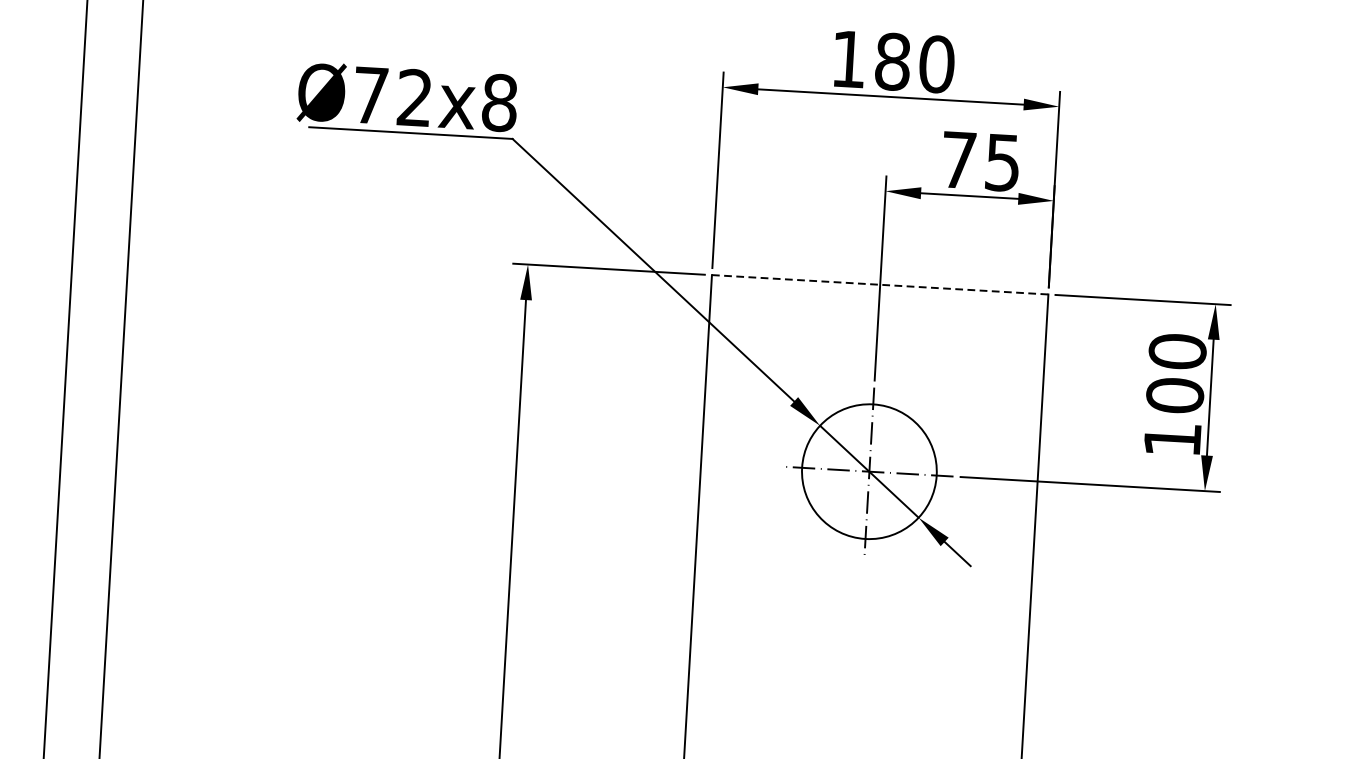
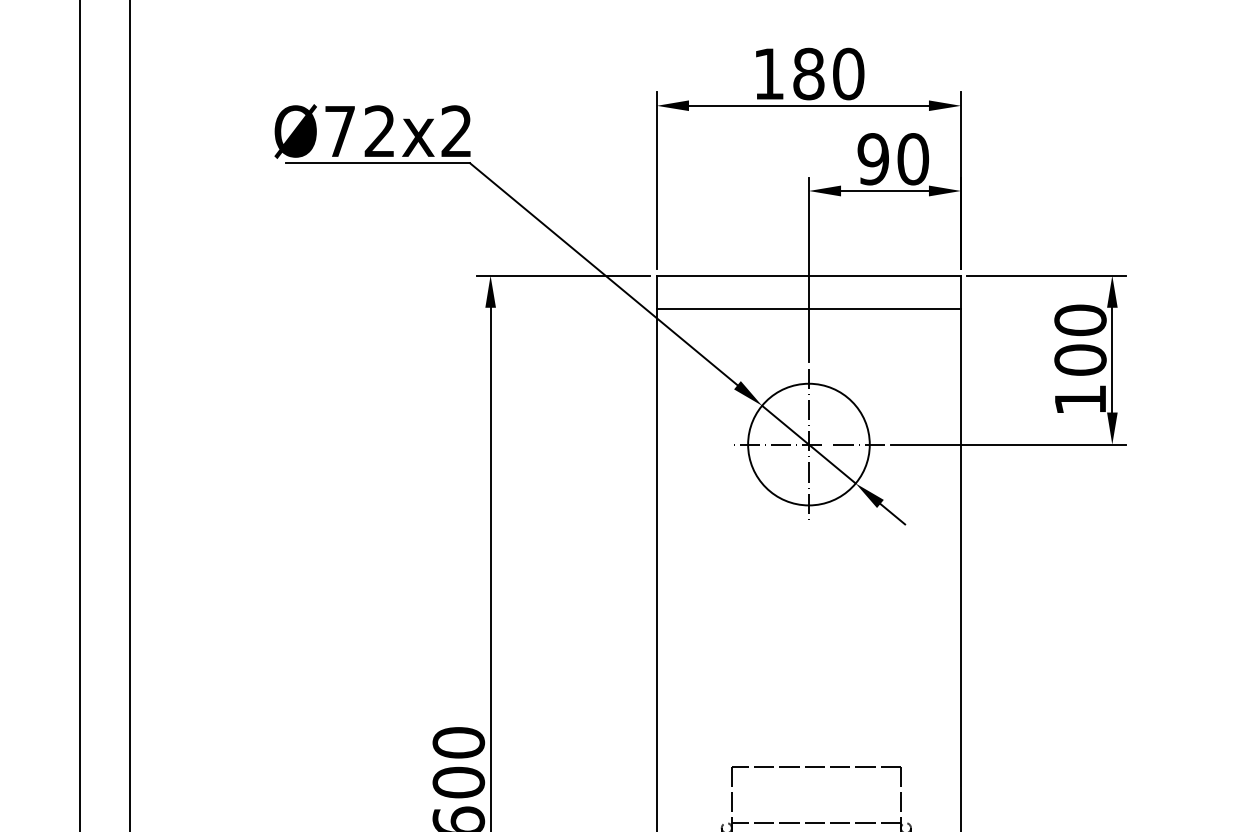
text: (499, 102) -> (456, 131), Ø72x8 -> Ø72x2
text: (981, 161) -> (893, 159), 75 -> 90
line: (880, 284) -> (809, 275), dashed -> solid
line: (877, 322) -> (808, 309), added

